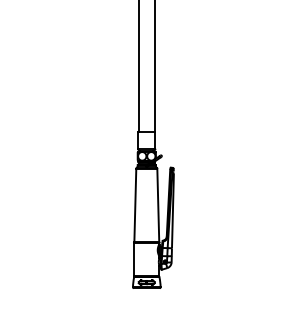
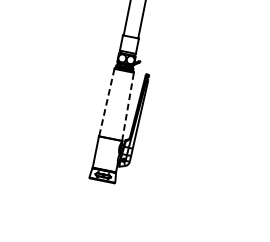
line: (135, 205) -> (107, 102), solid -> dashed
line: (158, 205) -> (128, 106), solid -> dashed

